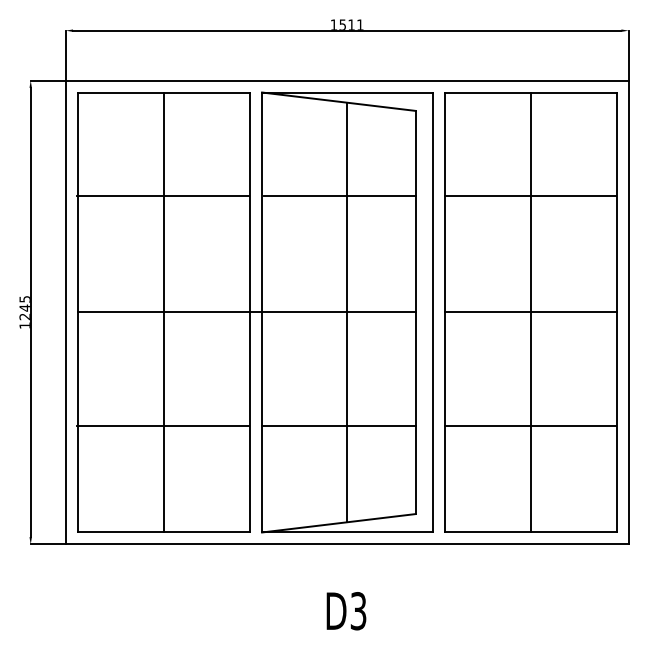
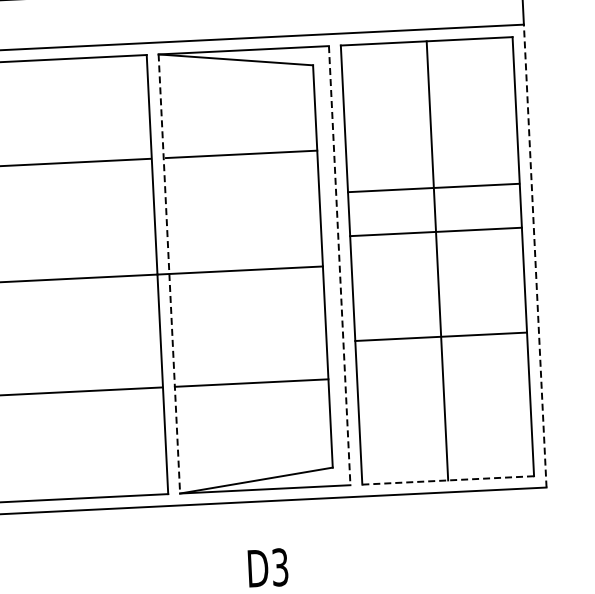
line: (530, 196) -> (433, 188), moved
line: (163, 312) -> (70, 278), removed
line: (262, 312) -> (169, 273), solid -> dashed
line: (347, 312) -> (254, 269), removed
line: (432, 312) -> (339, 265), solid -> dashed
line: (530, 312) -> (435, 231), moved
line: (628, 312) -> (535, 256), solid -> dashed
line: (530, 425) -> (440, 336), moved
line: (531, 532) -> (448, 480), solid -> dashed

